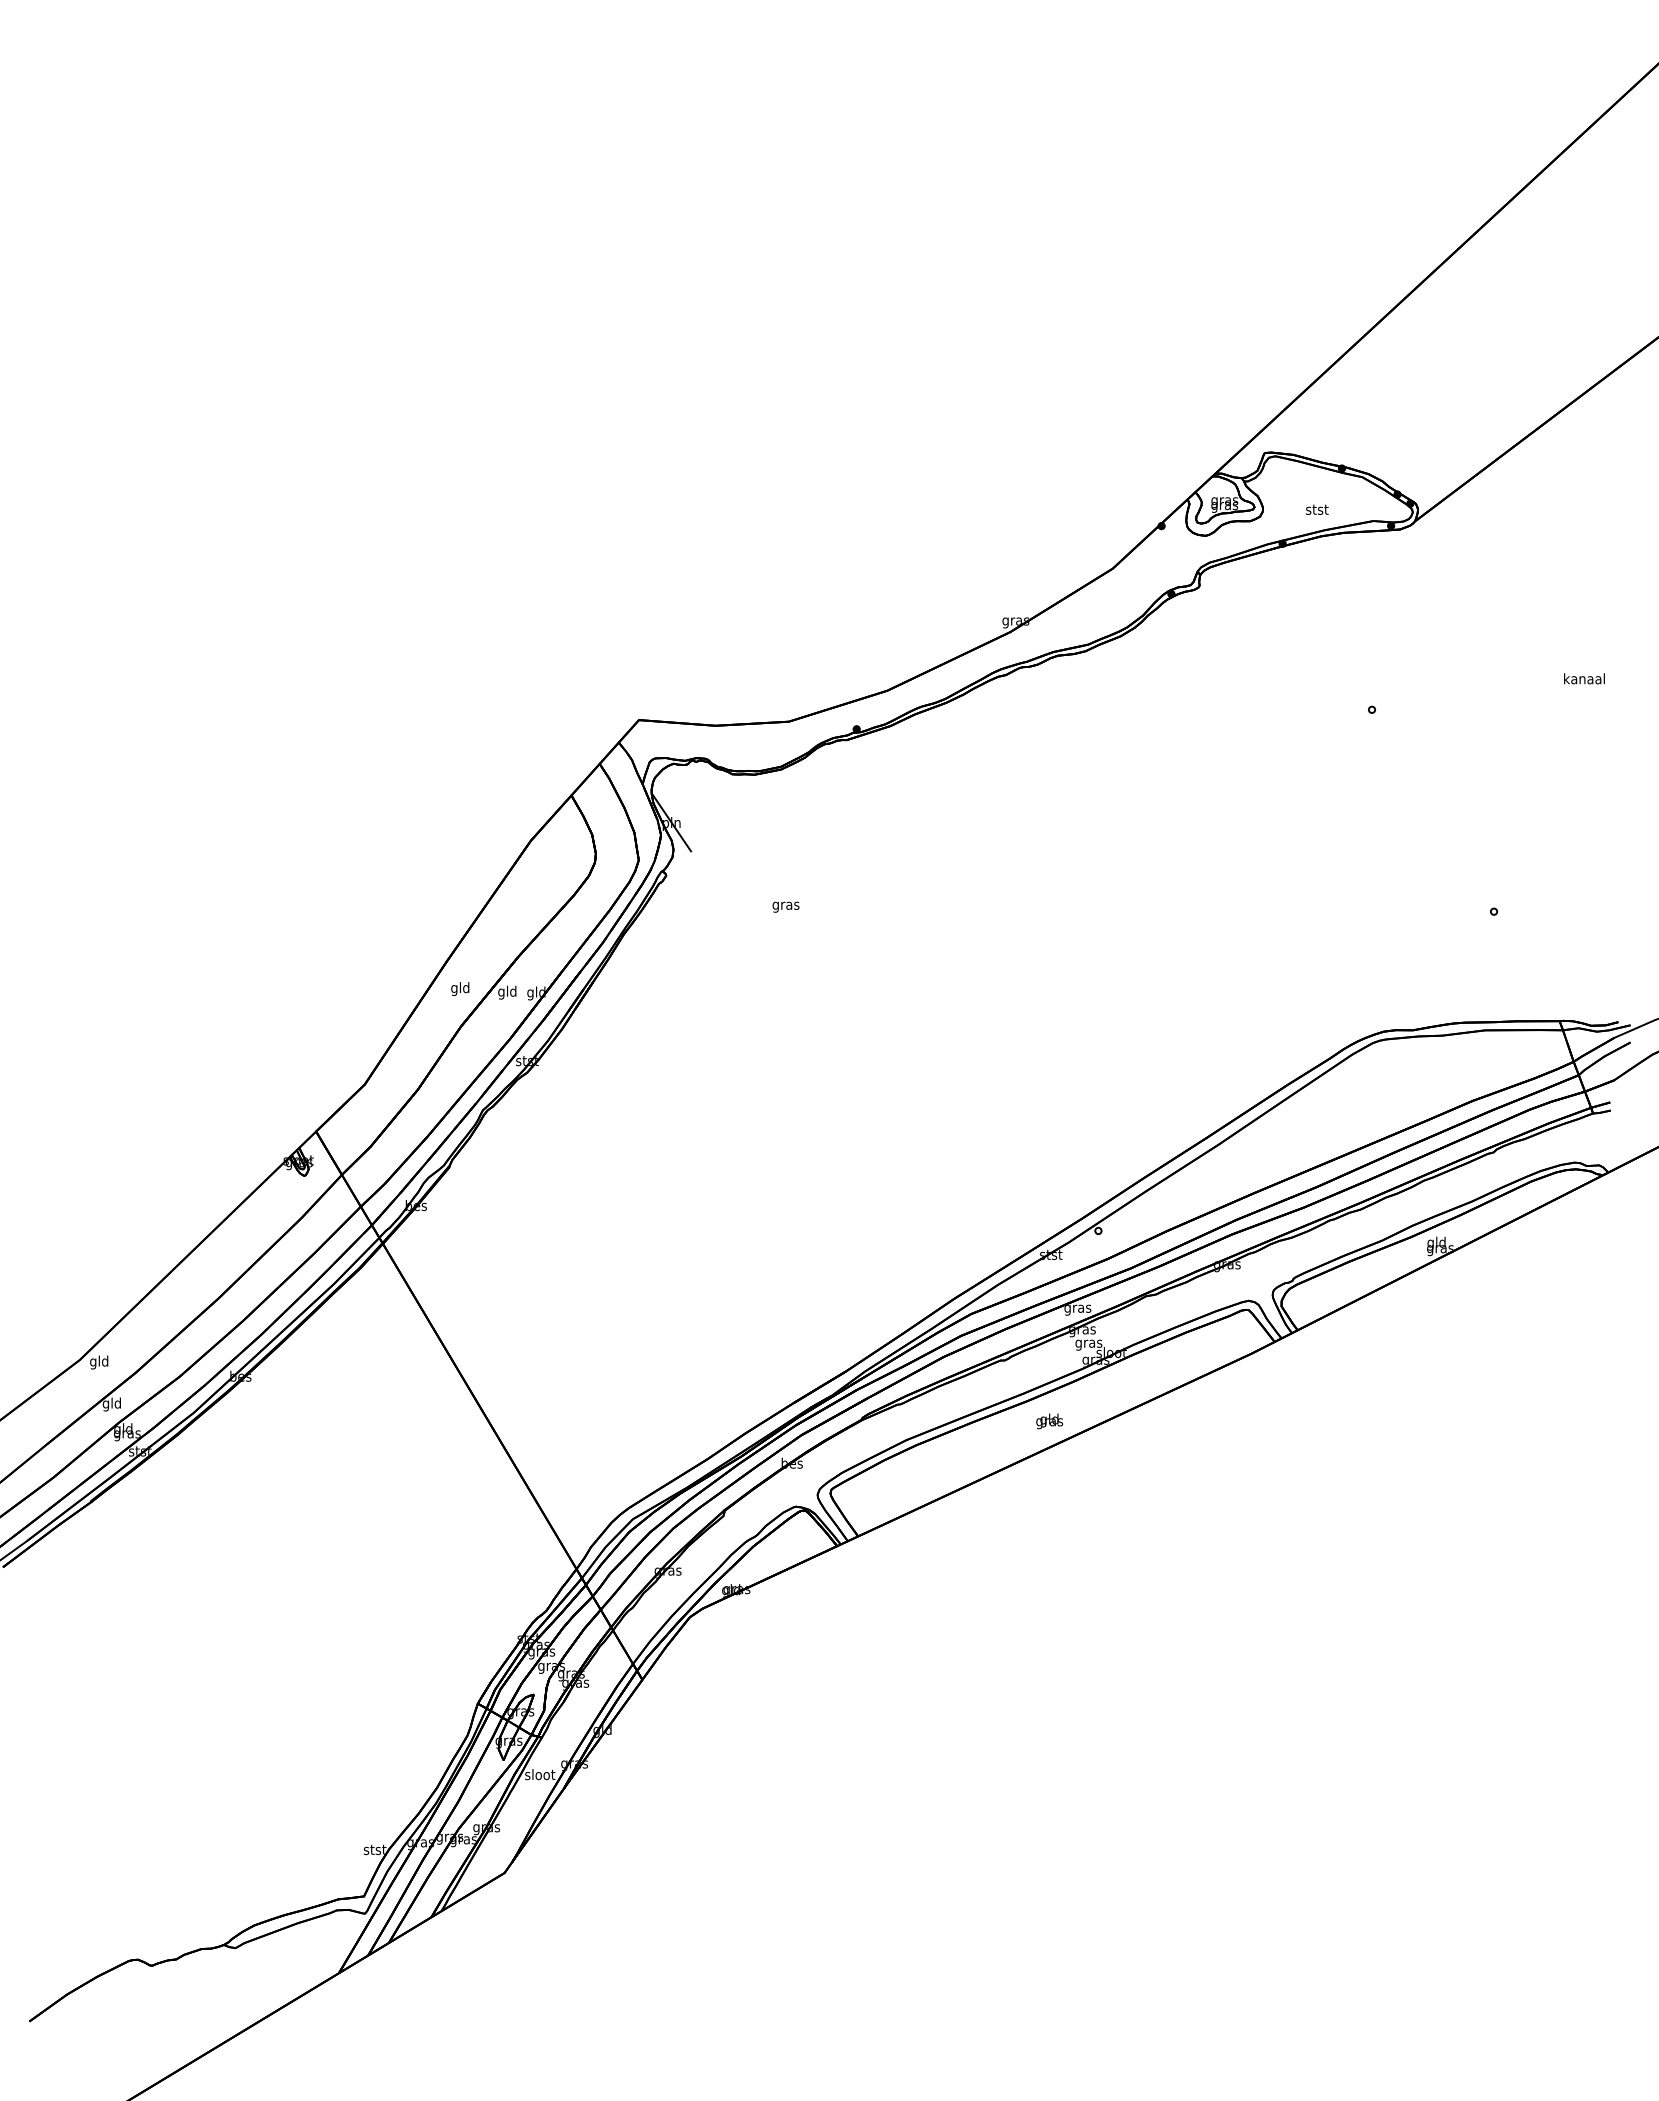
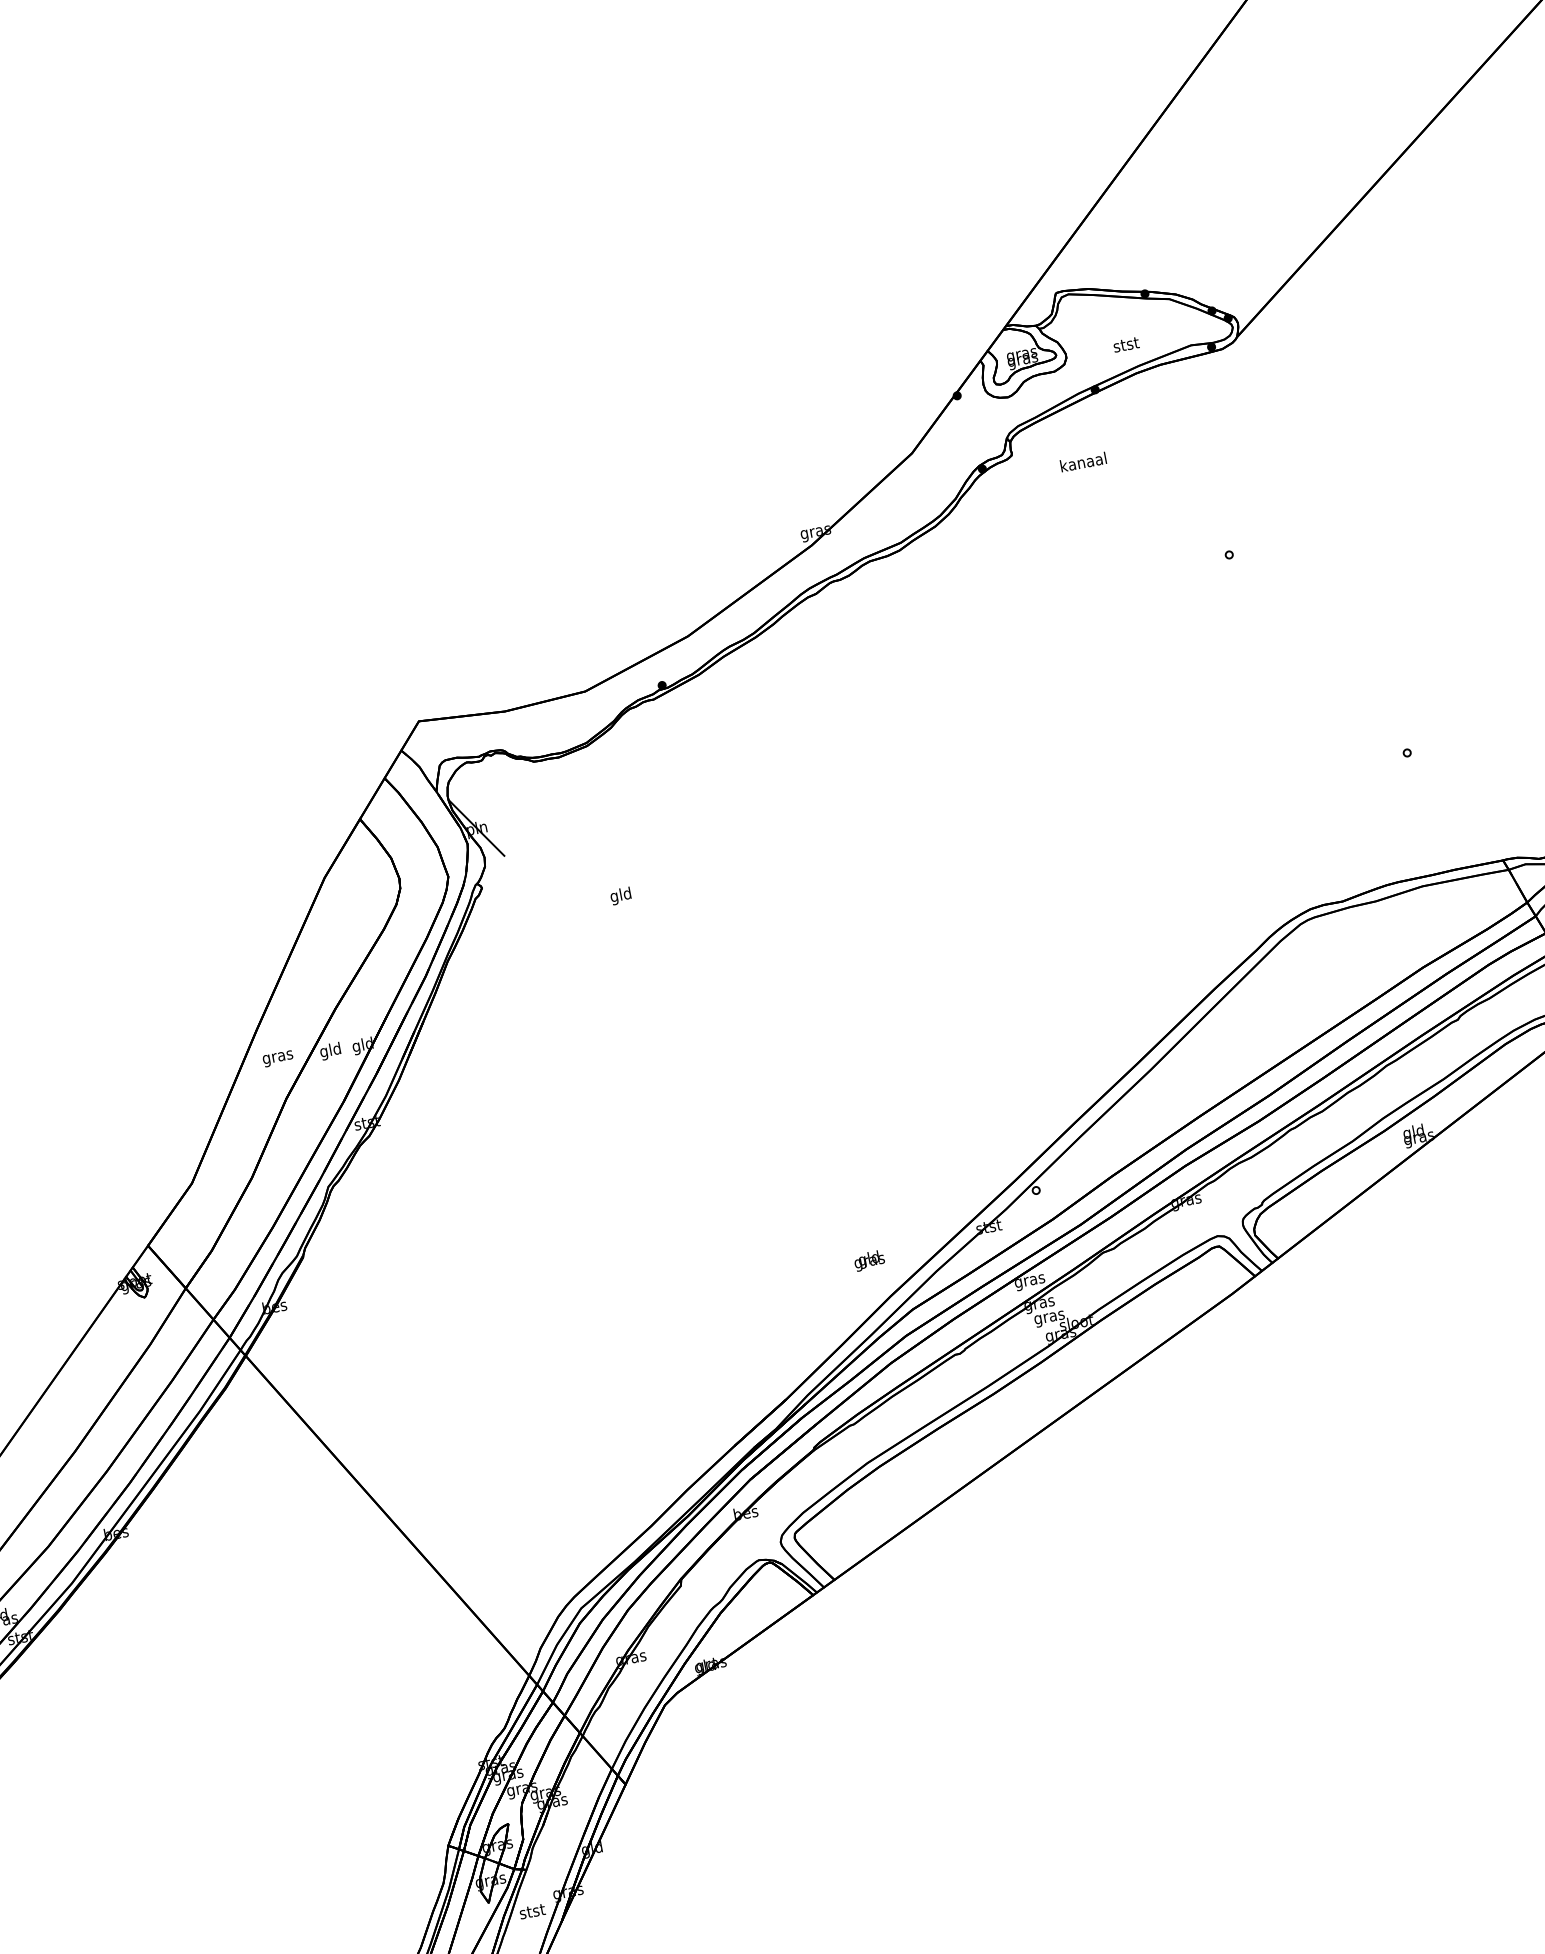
text: (1584, 678) -> (1083, 461), moved
text: (785, 905) -> (620, 895), gras -> gld
text: (460, 988) -> (277, 1056), gld -> gras
text: (1049, 1421) -> (869, 1260), moved
text: (540, 1774) -> (532, 1911), sloot -> stst

